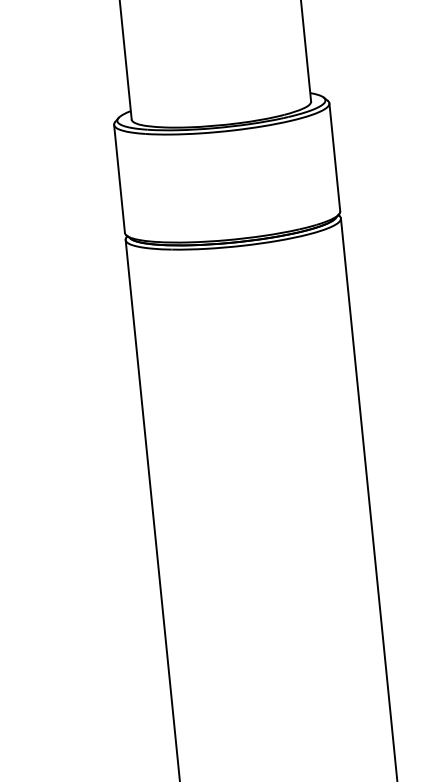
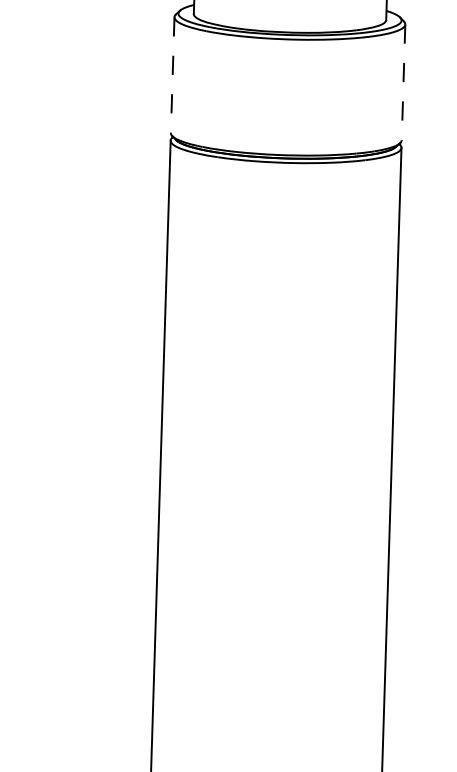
line: (334, 157) -> (403, 82), solid -> dashed
line: (119, 179) -> (172, 75), solid -> dashed

